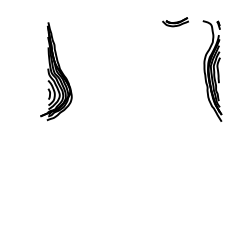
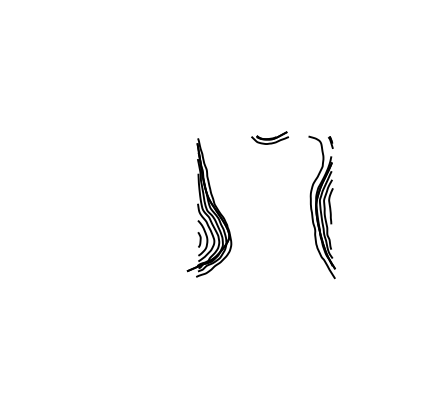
part: (56, 71) -> (209, 207), moved

